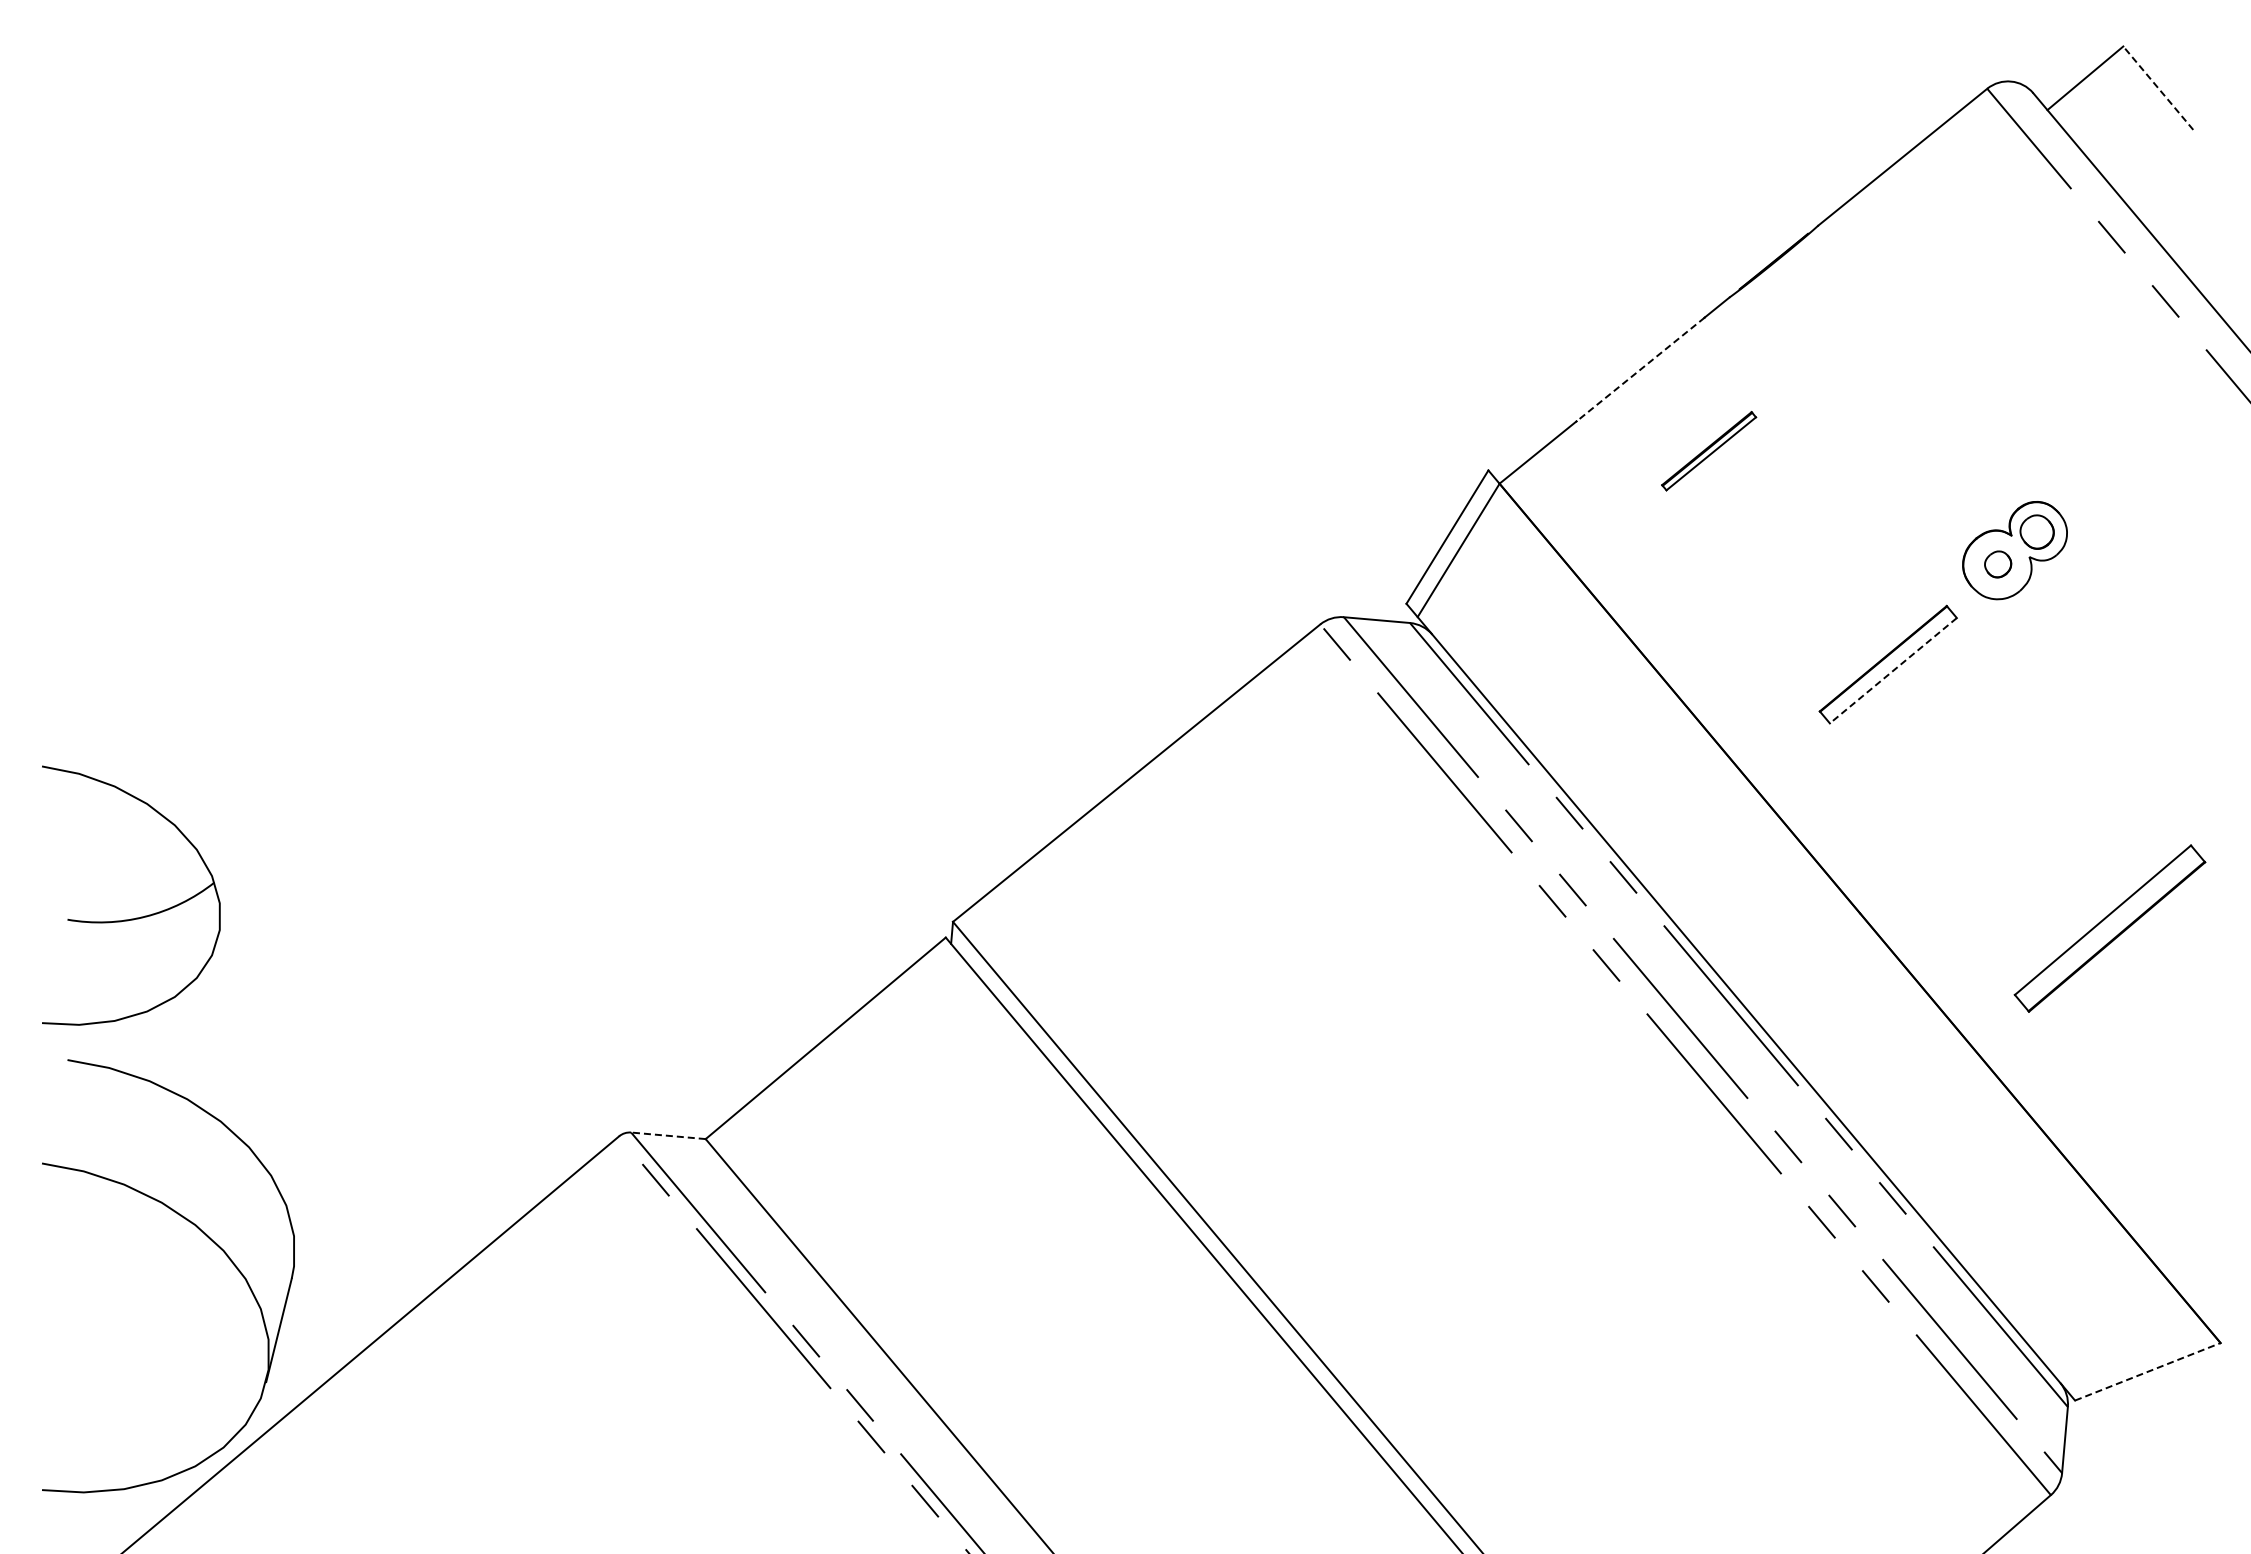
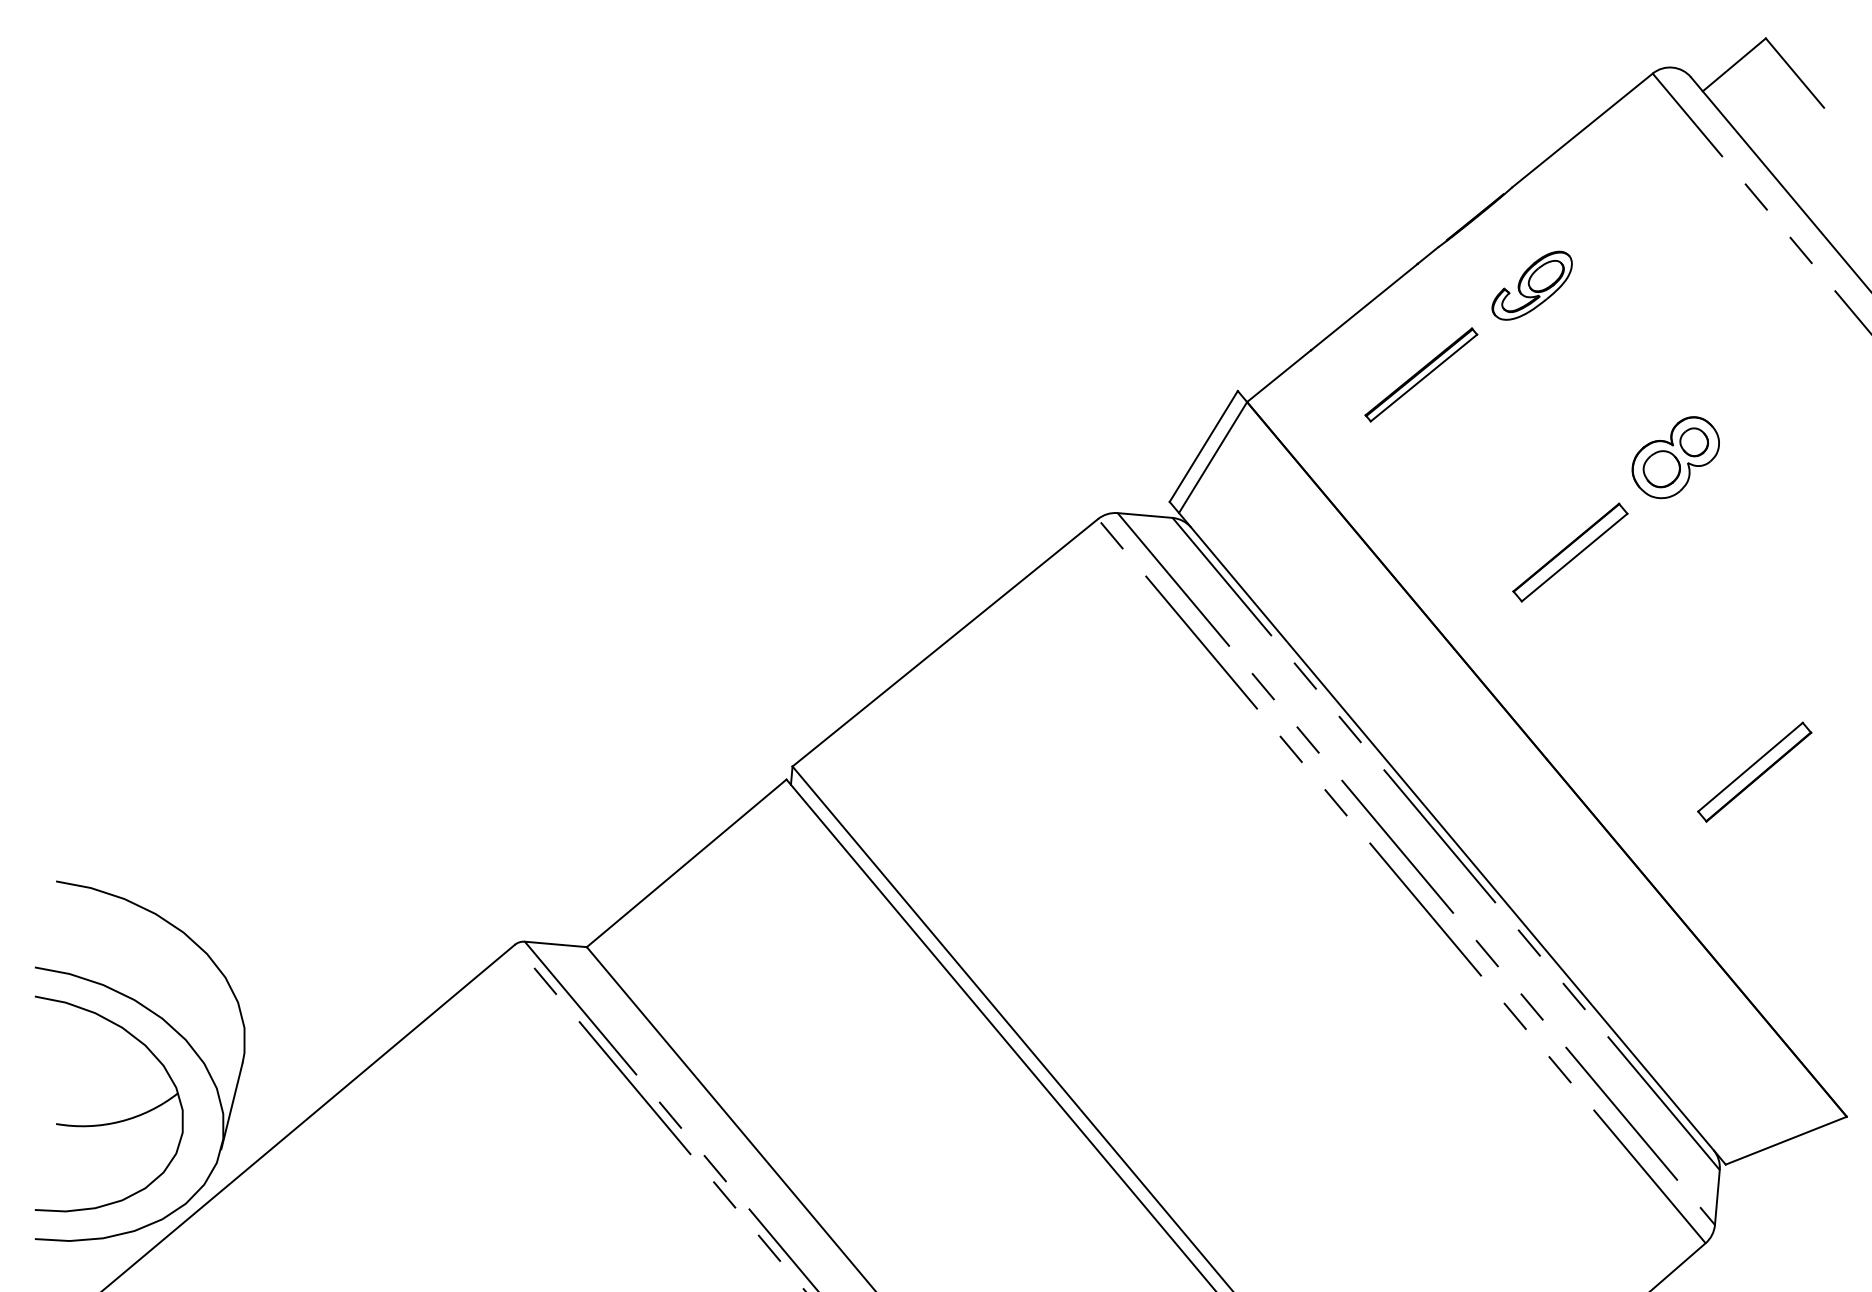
line: (2157, 87) -> (1794, 72), dashed -> solid
part: (1841, 343) -> (1531, 285), added
line: (1640, 369) -> (1364, 307), dashed -> solid
part: (1708, 451) -> (1420, 375), size x1.43
part: (1997, 564) -> (1661, 469), size x1.67
line: (1892, 671) -> (1573, 558), dashed -> solid
part: (136, 917) -> (113, 1122), moved
part: (2109, 928) -> (1754, 772), size x0.71
line: (667, 1135) -> (555, 944), dashed -> solid
line: (2148, 1371) -> (1786, 1140), dashed -> solid

